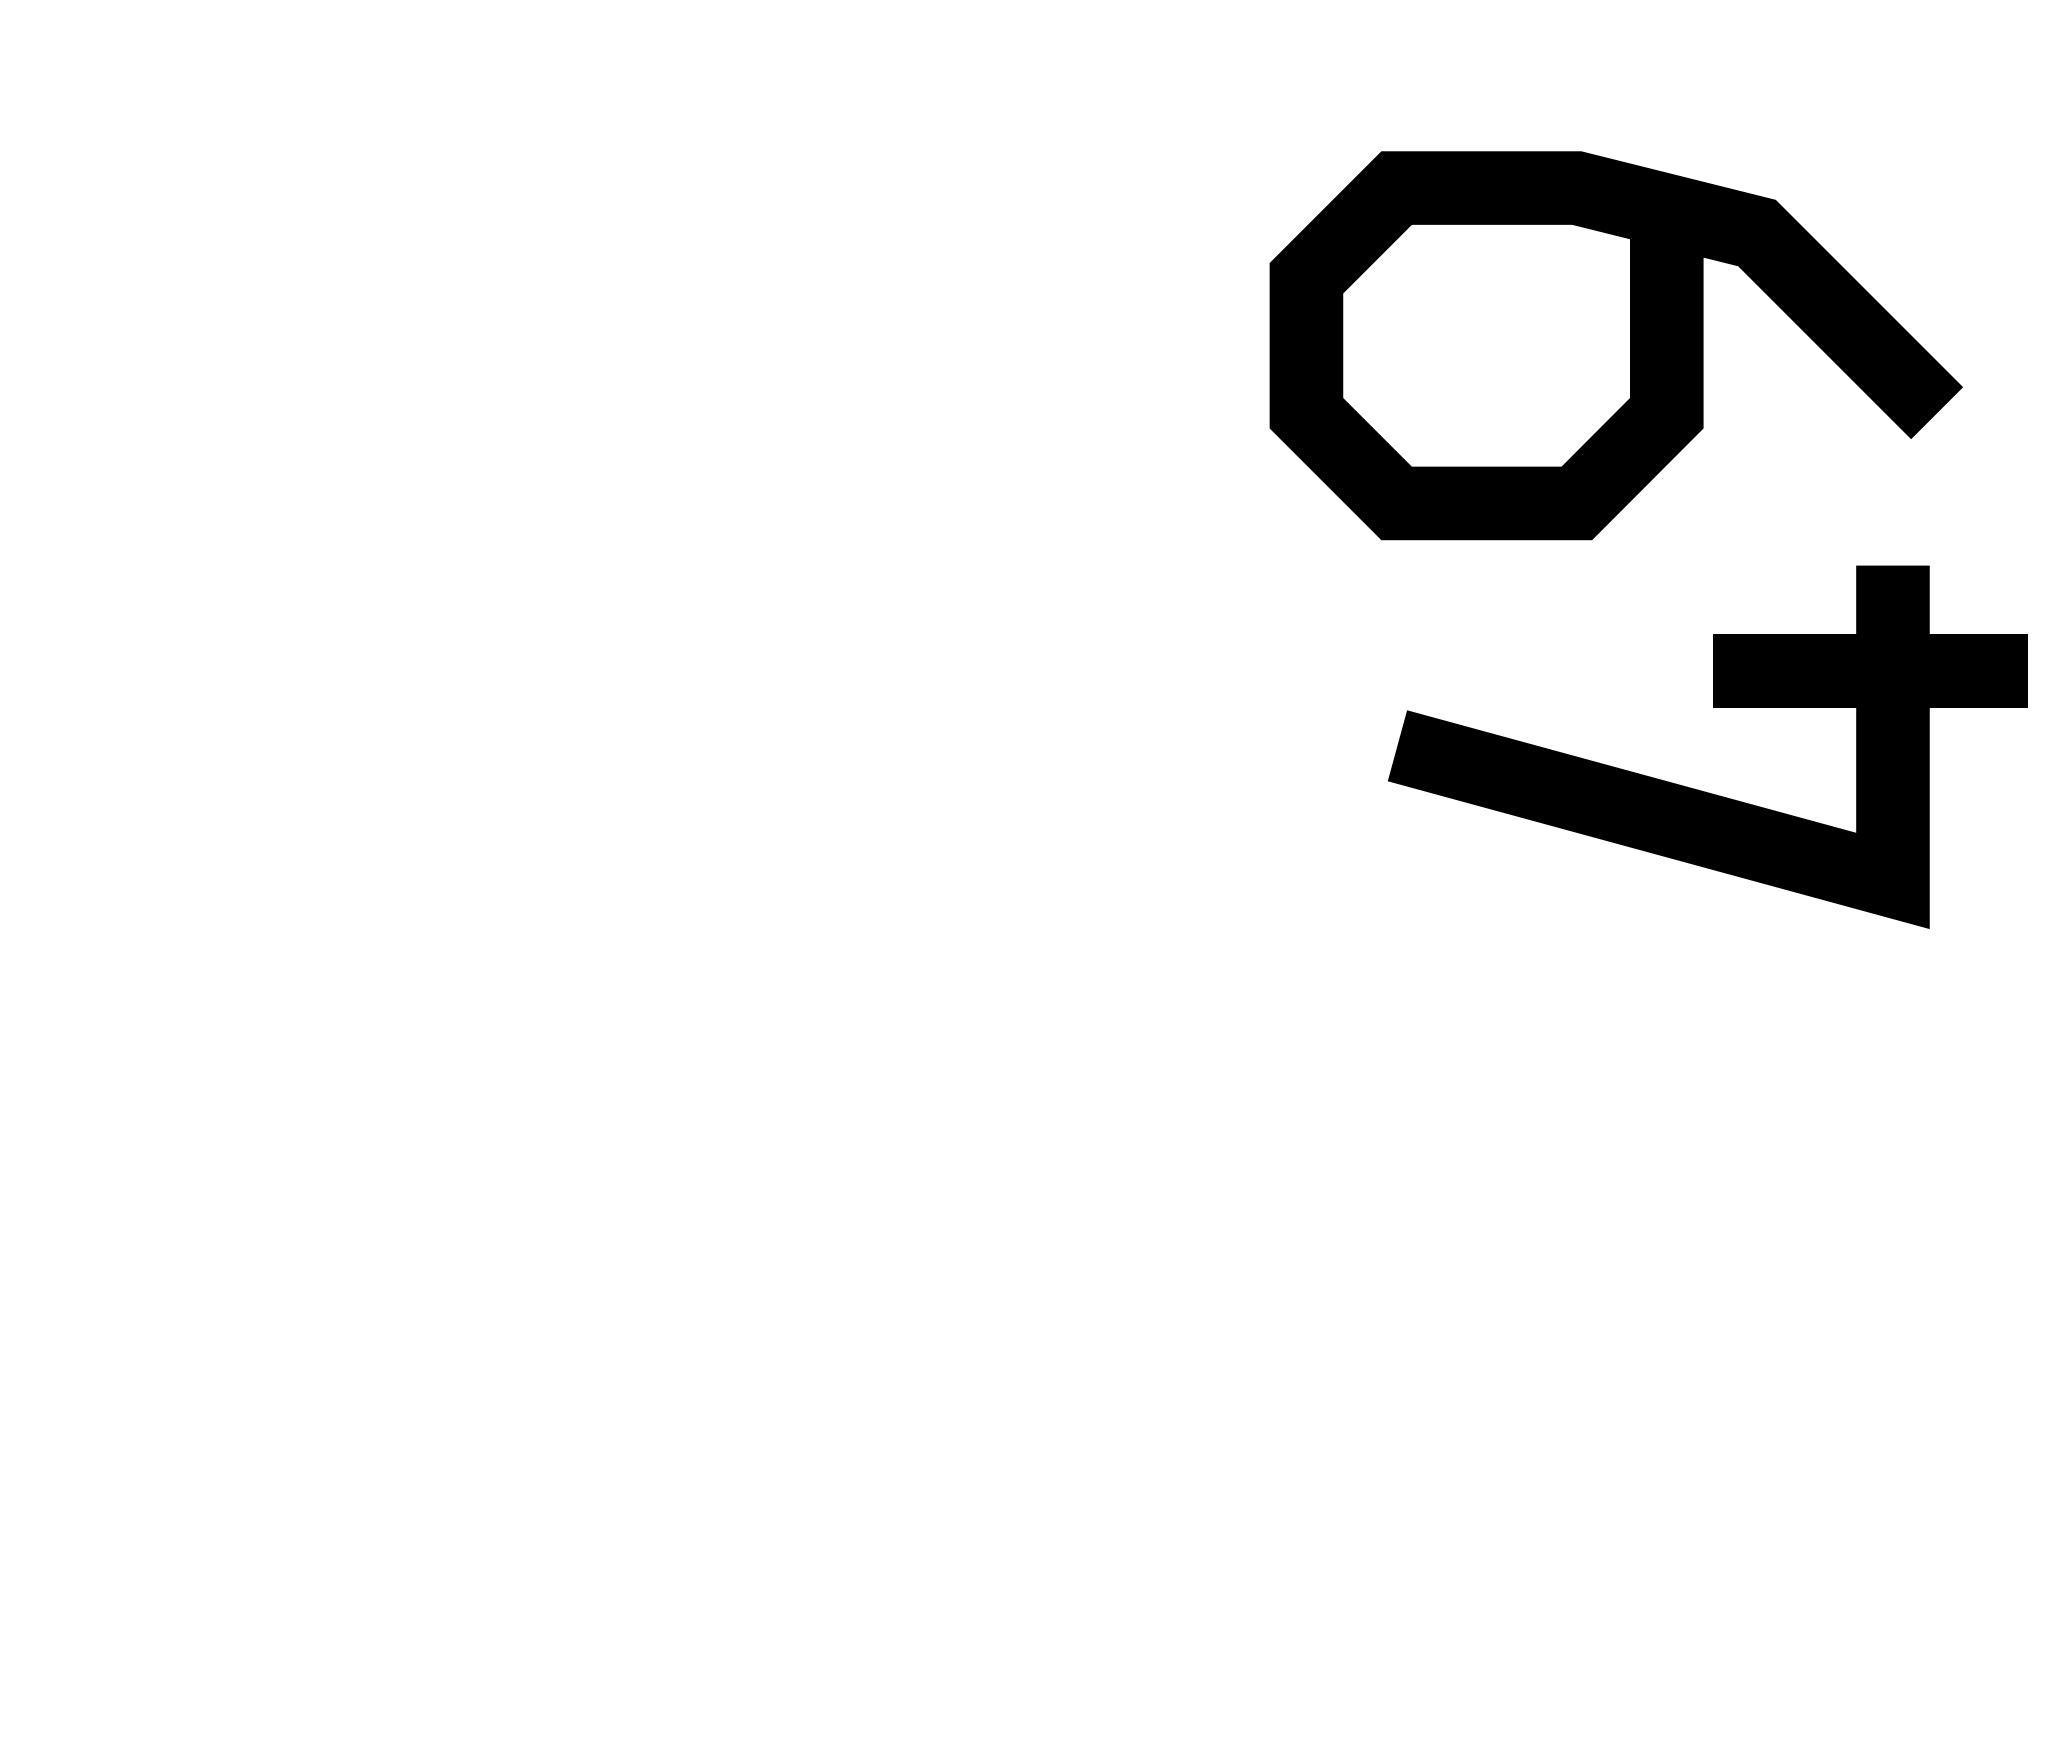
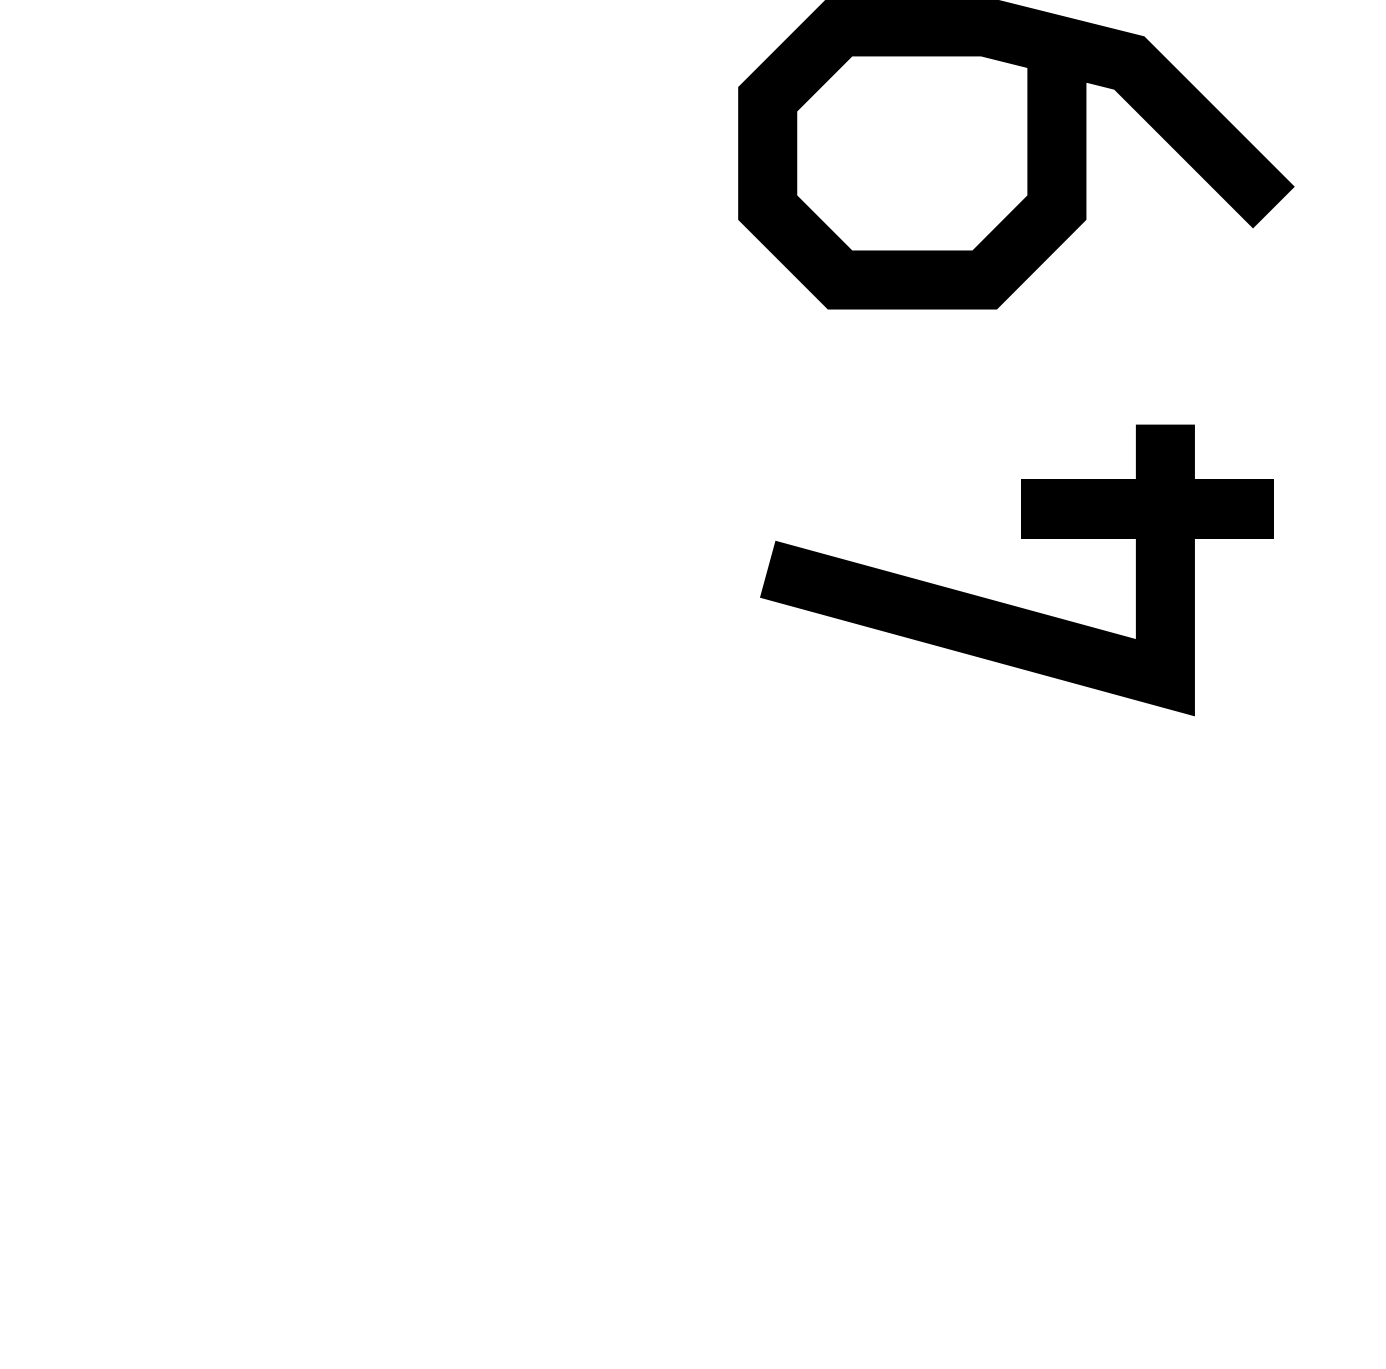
part: (1713, 707) -> (1021, 538), moved

